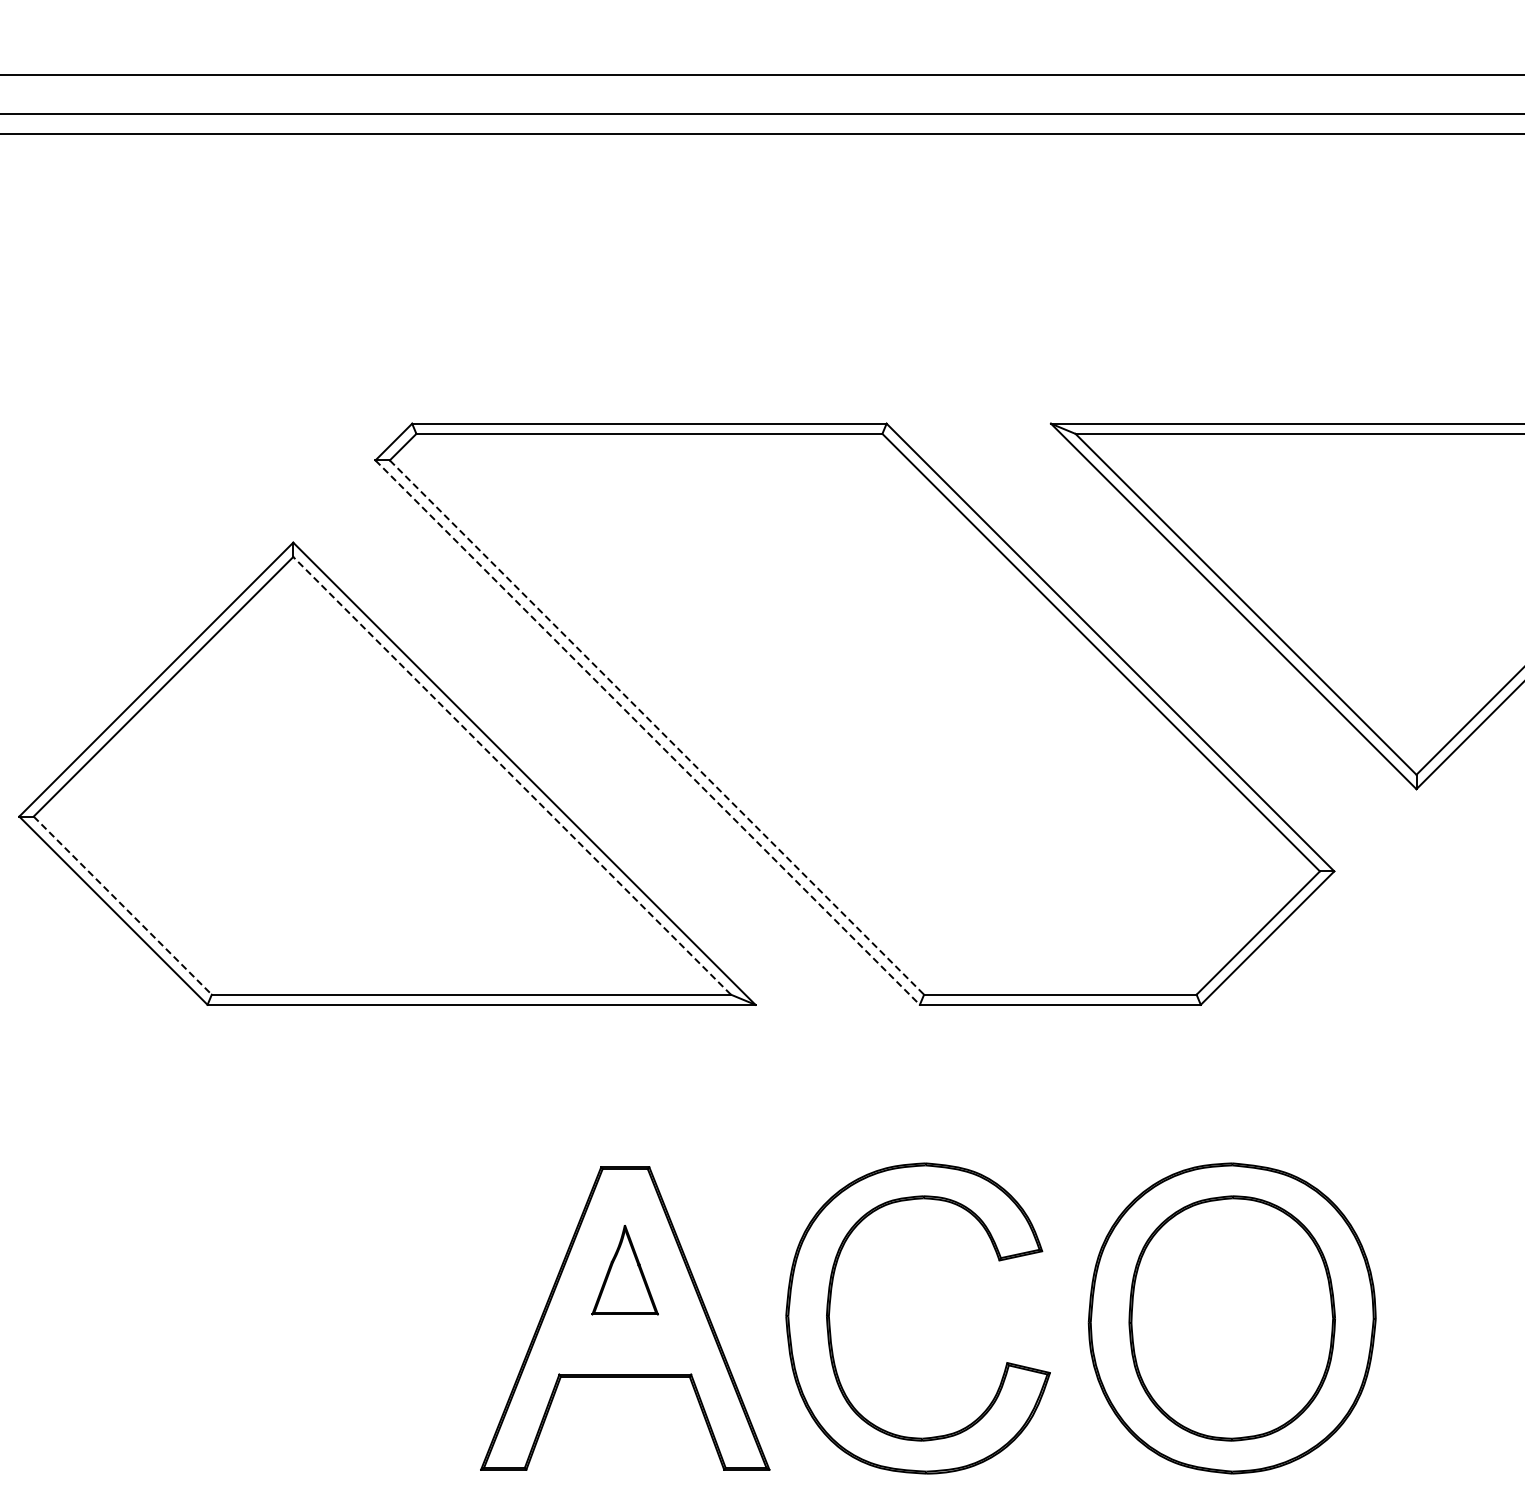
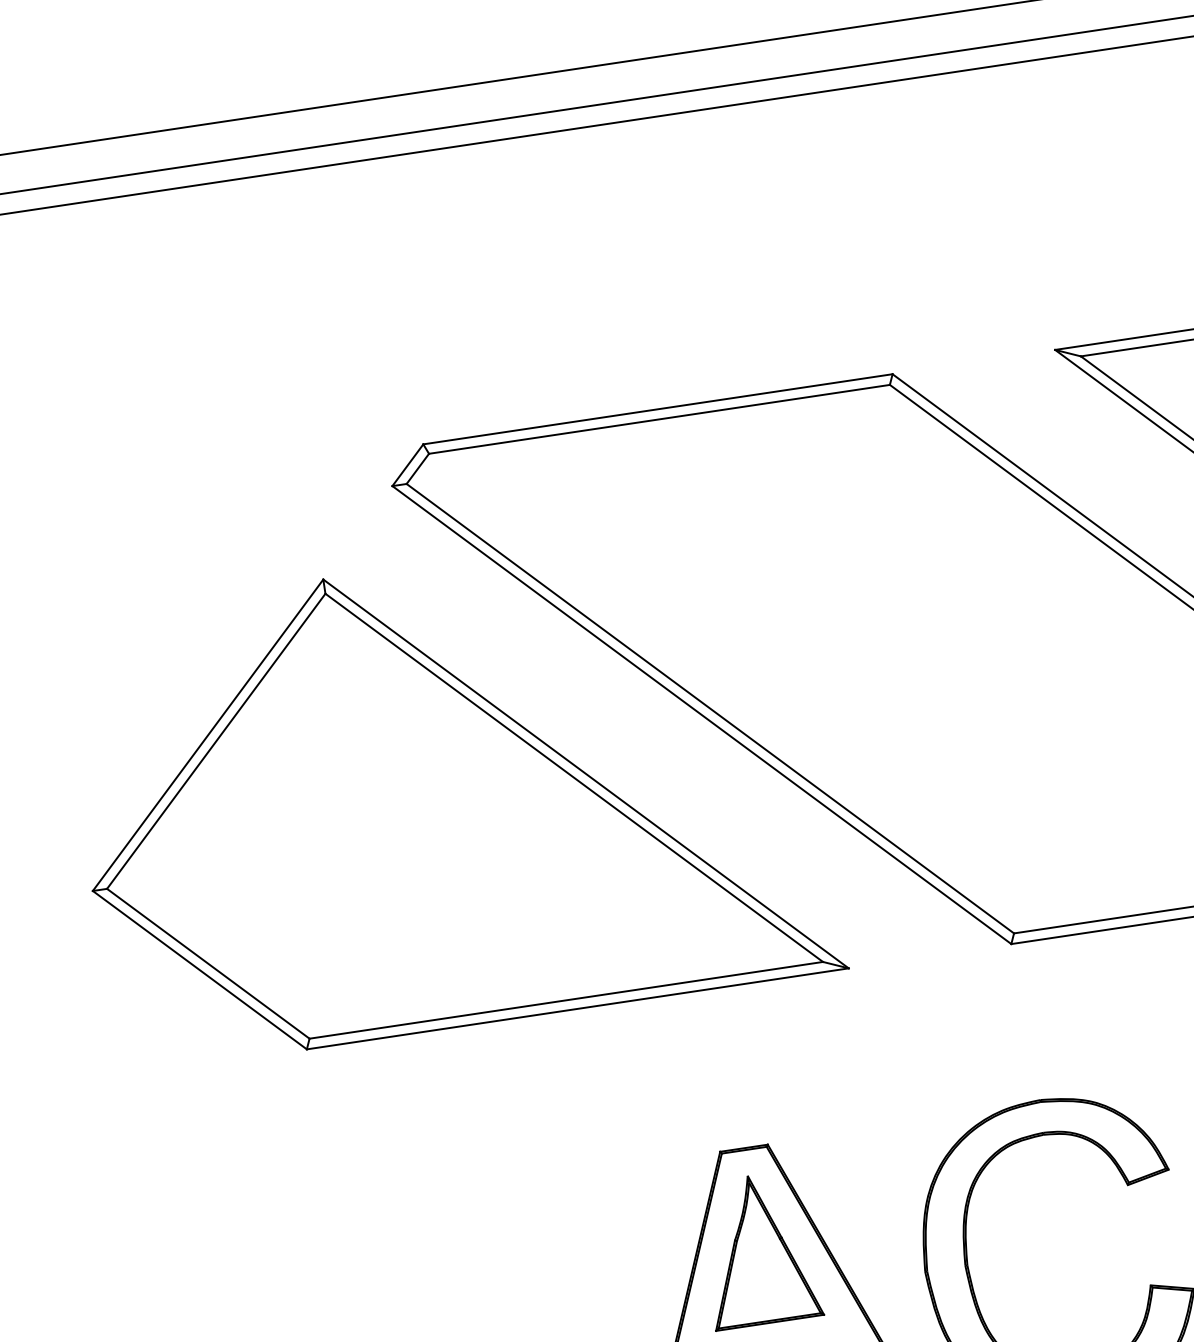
line: (656, 727) -> (709, 708), dashed -> solid
line: (647, 732) -> (701, 714), dashed -> solid
line: (511, 775) -> (573, 777), dashed -> solid
line: (122, 905) -> (208, 963), dashed -> solid
part: (624, 1269) -> (758, 1249), size x1.67

